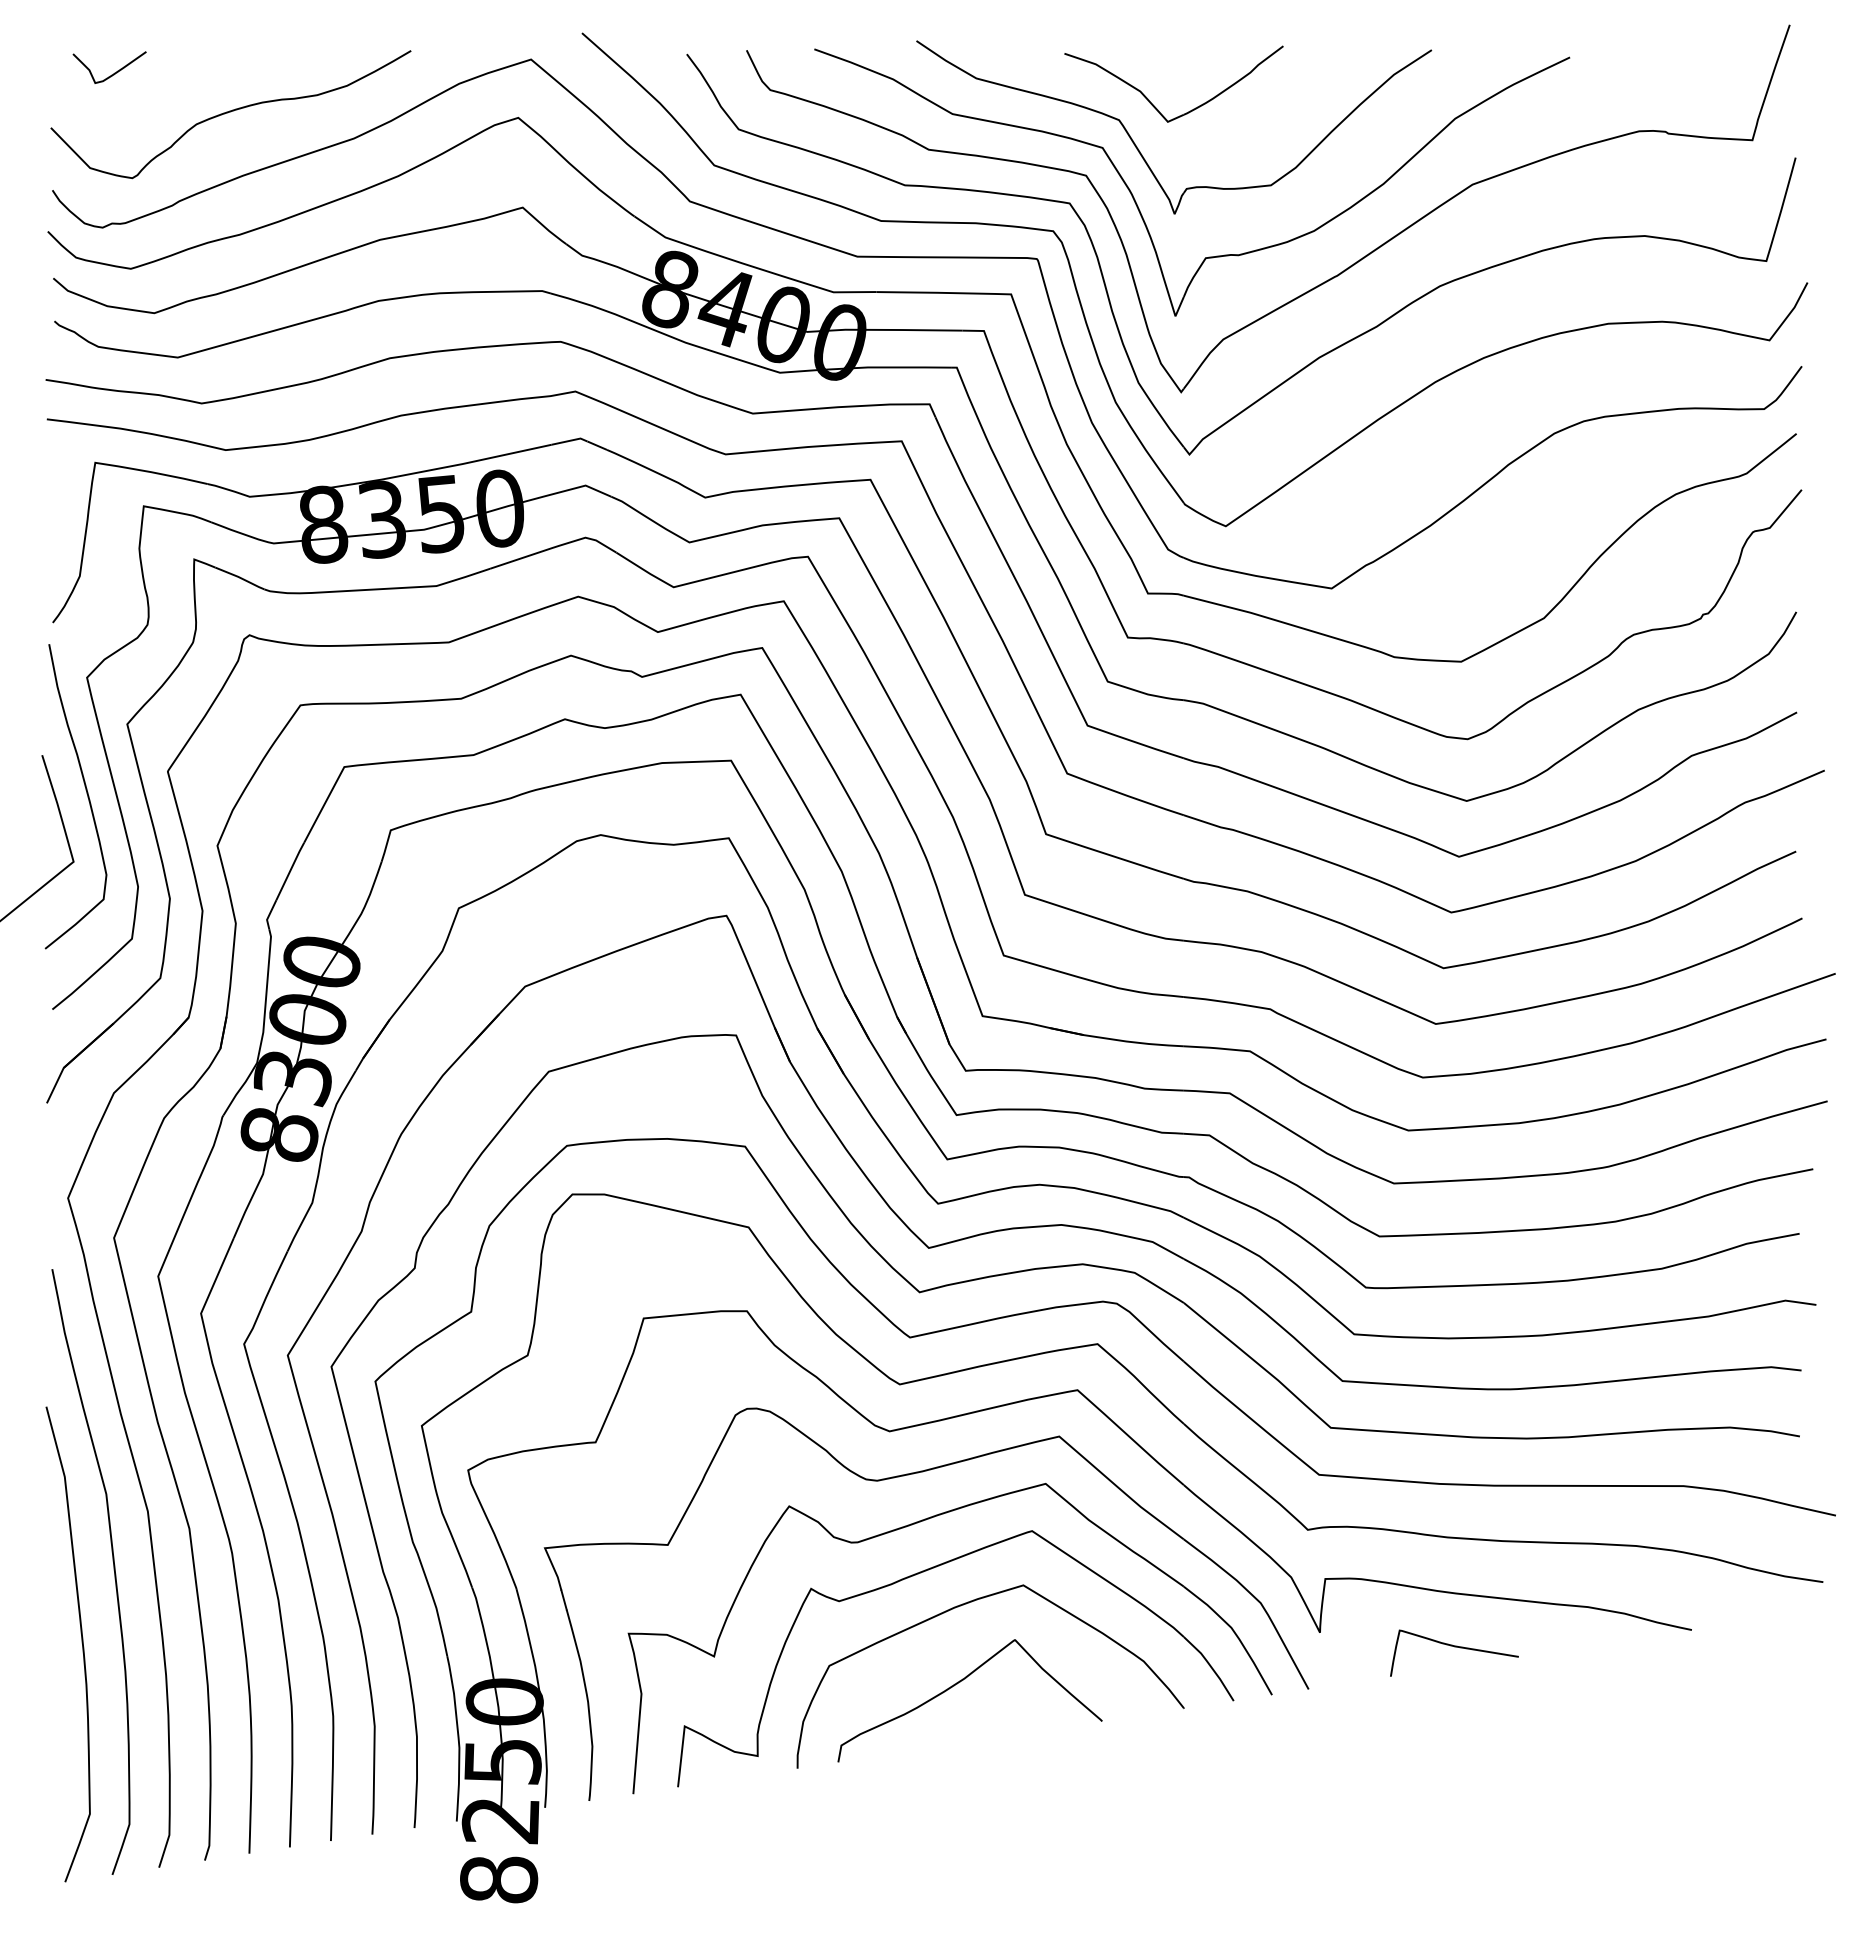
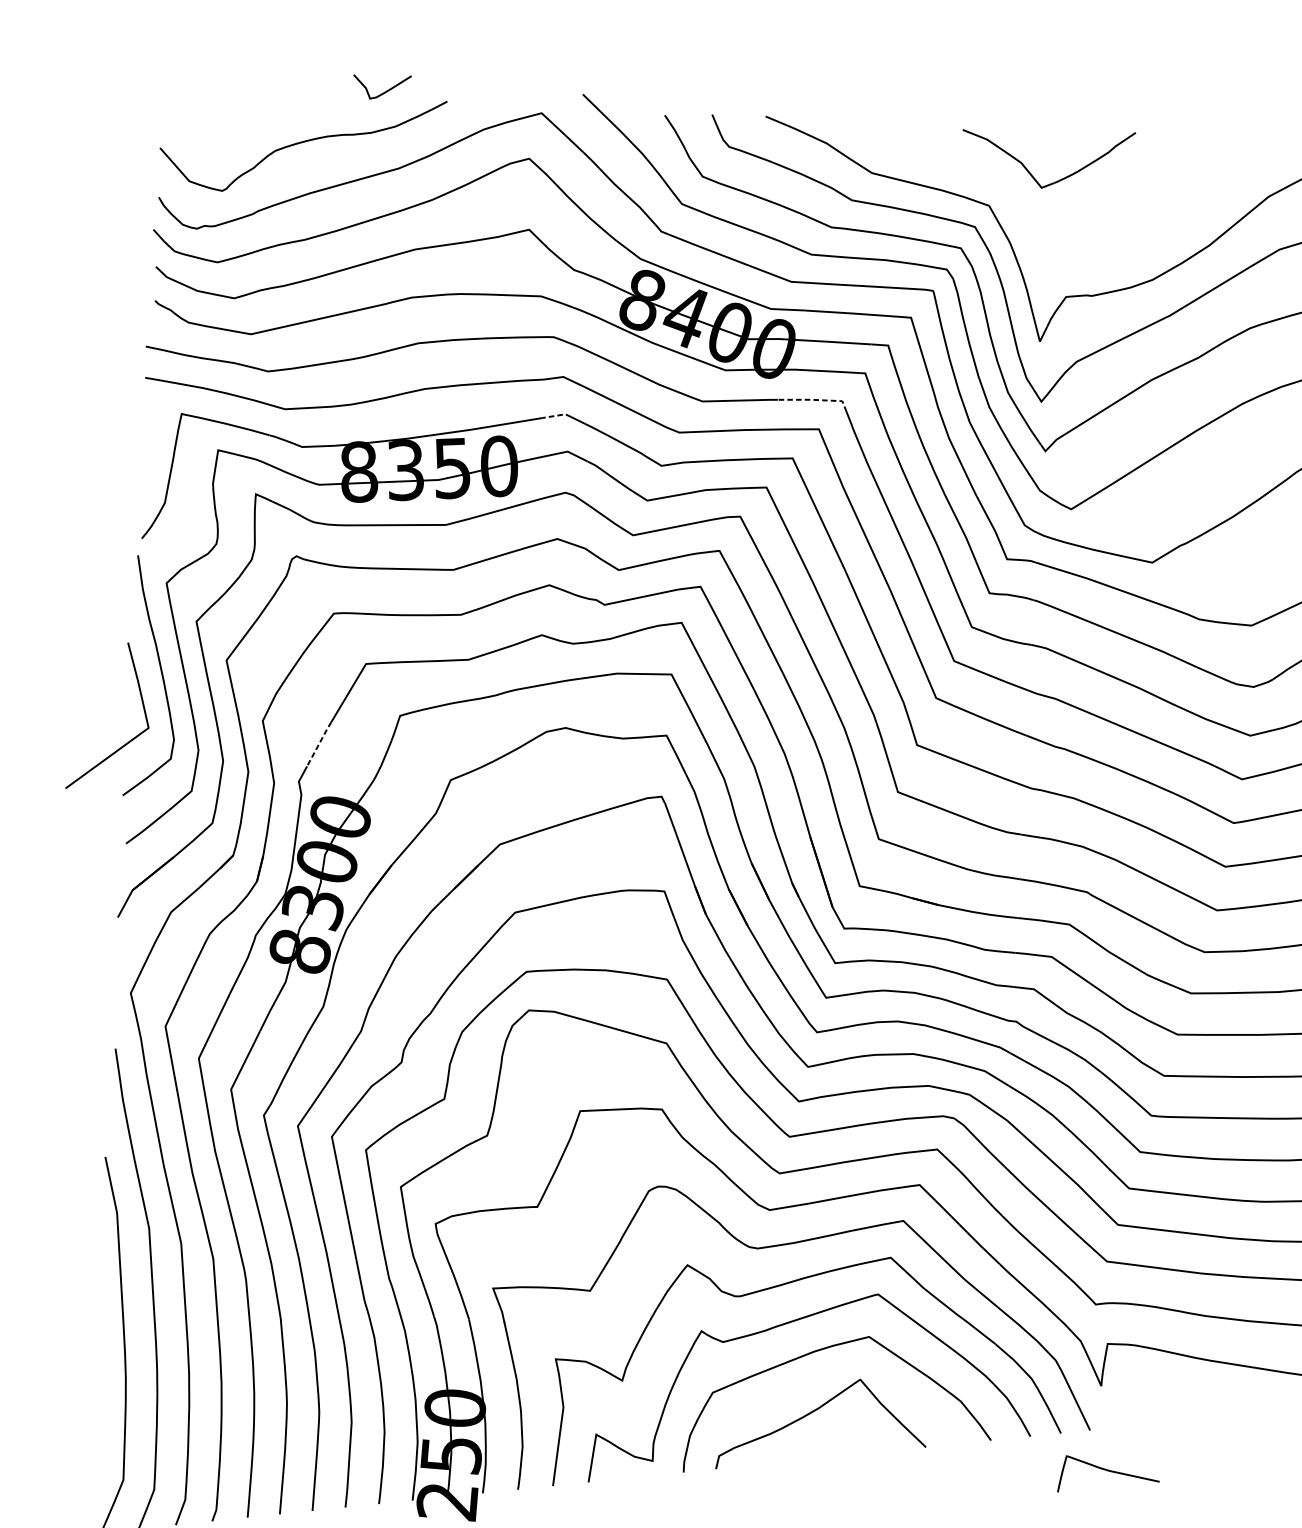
curve: (114, 72) -> (385, 91), moved
part: (1137, 146) -> (1016, 206), removed
line: (895, 404) -> (815, 400), solid -> dashed
line: (569, 440) -> (556, 415), solid -> dashed
line: (290, 870) -> (319, 743), solid -> dashed
curve: (1454, 1647) -> (1109, 1471), moved

